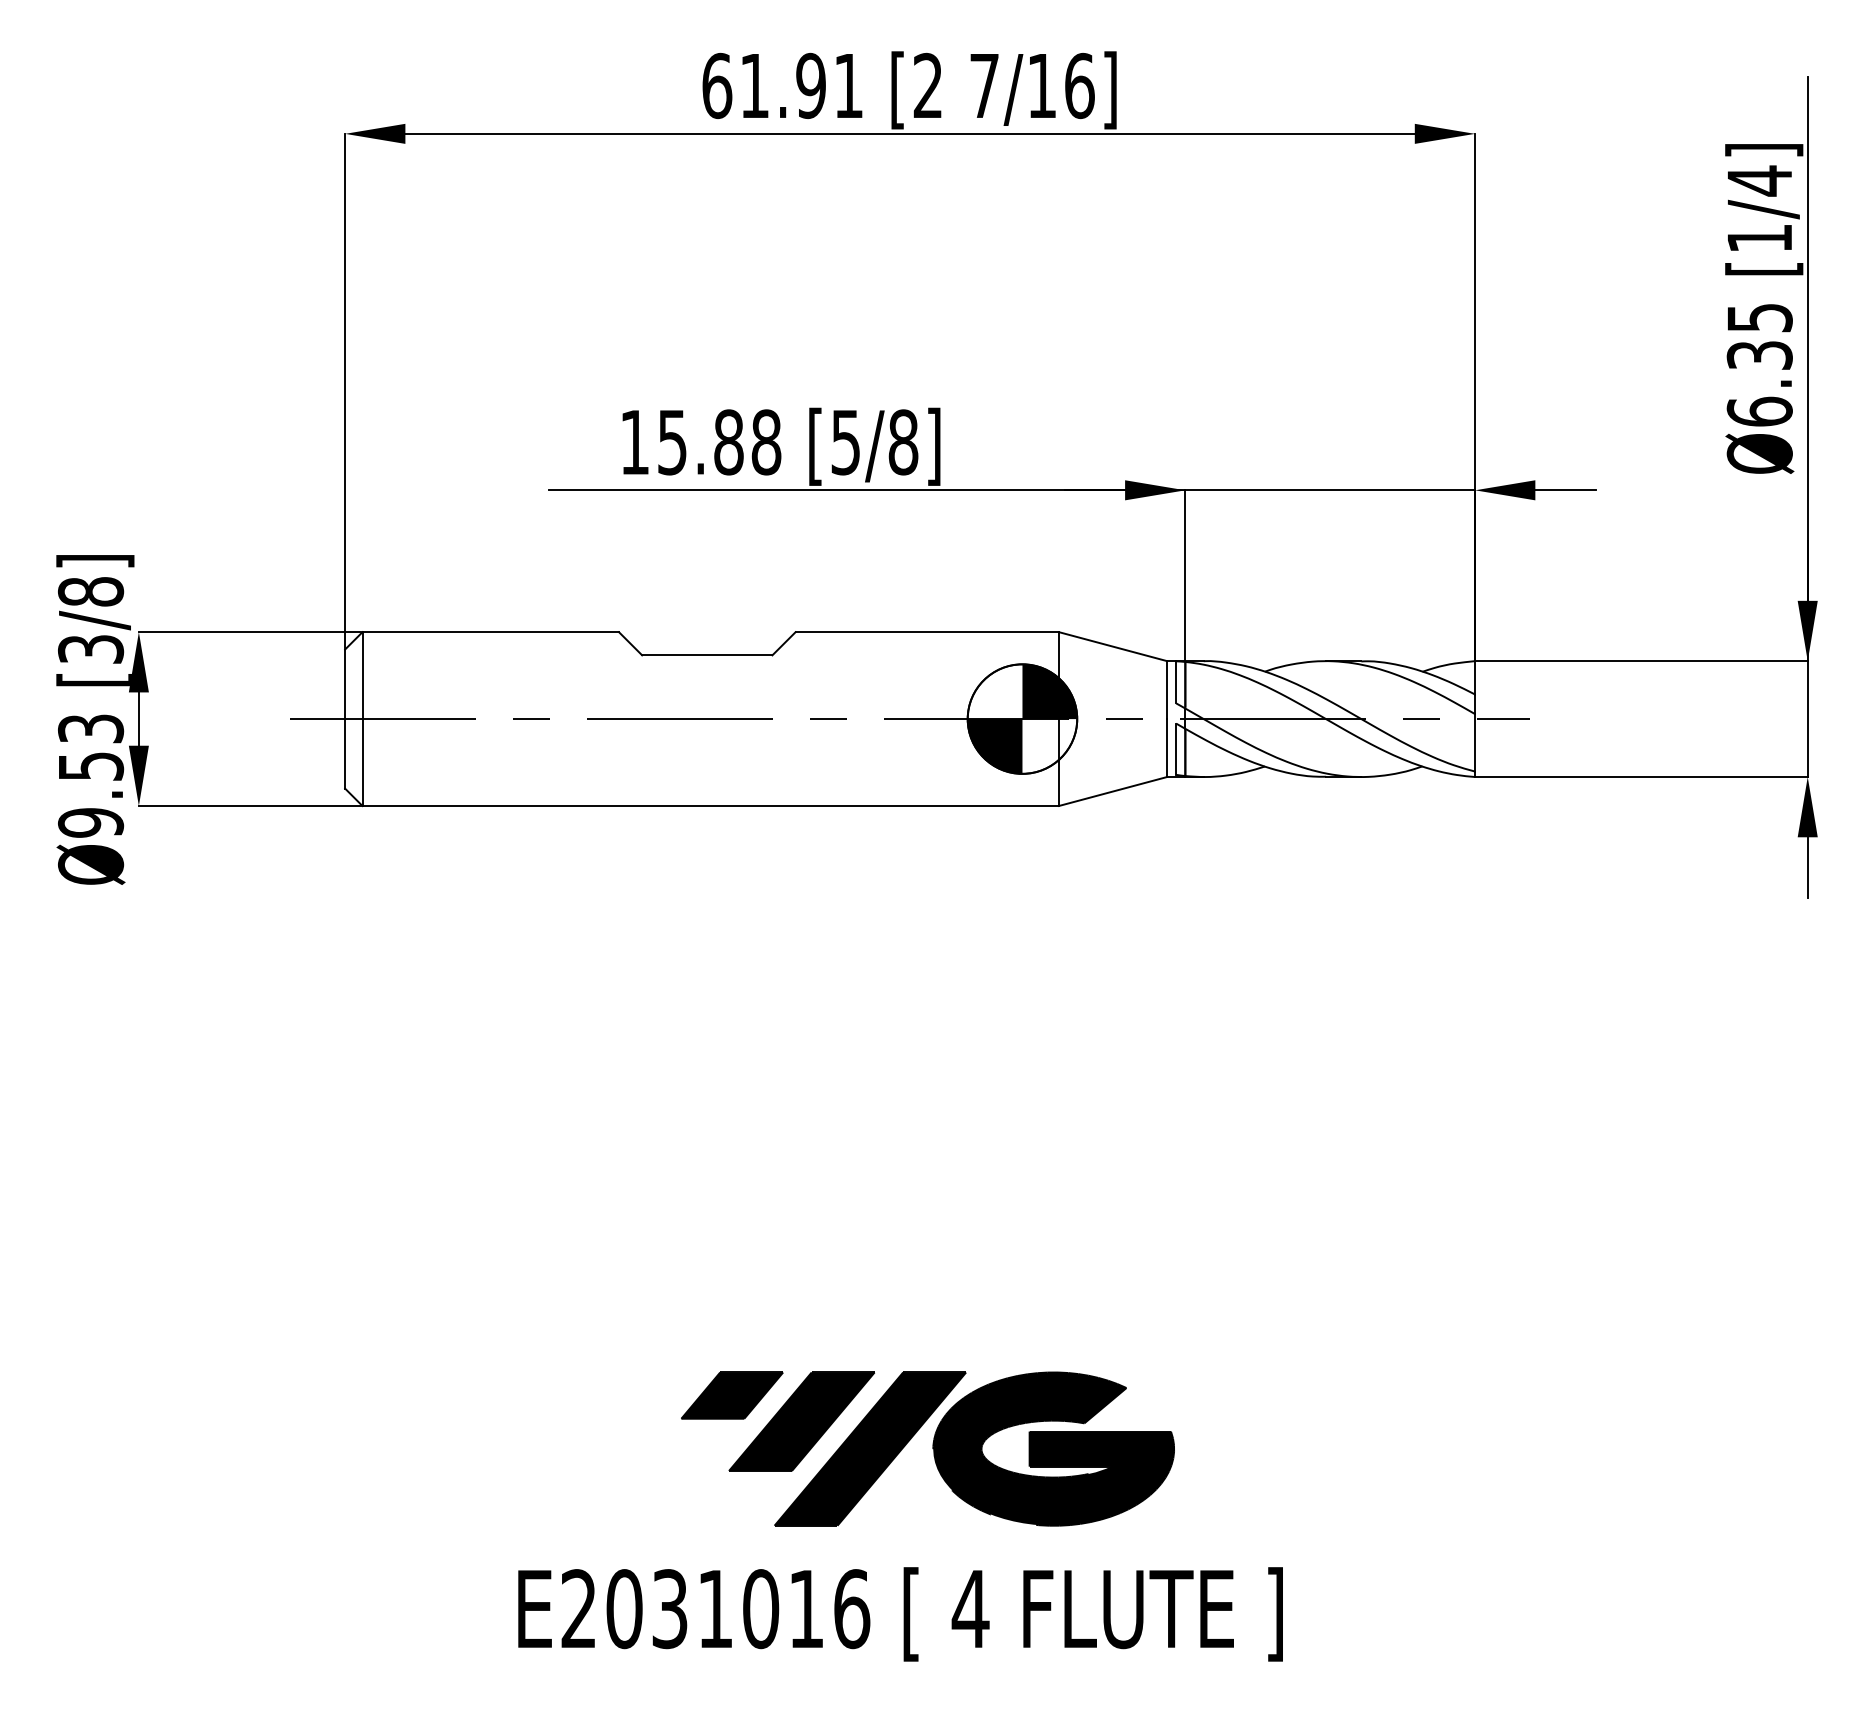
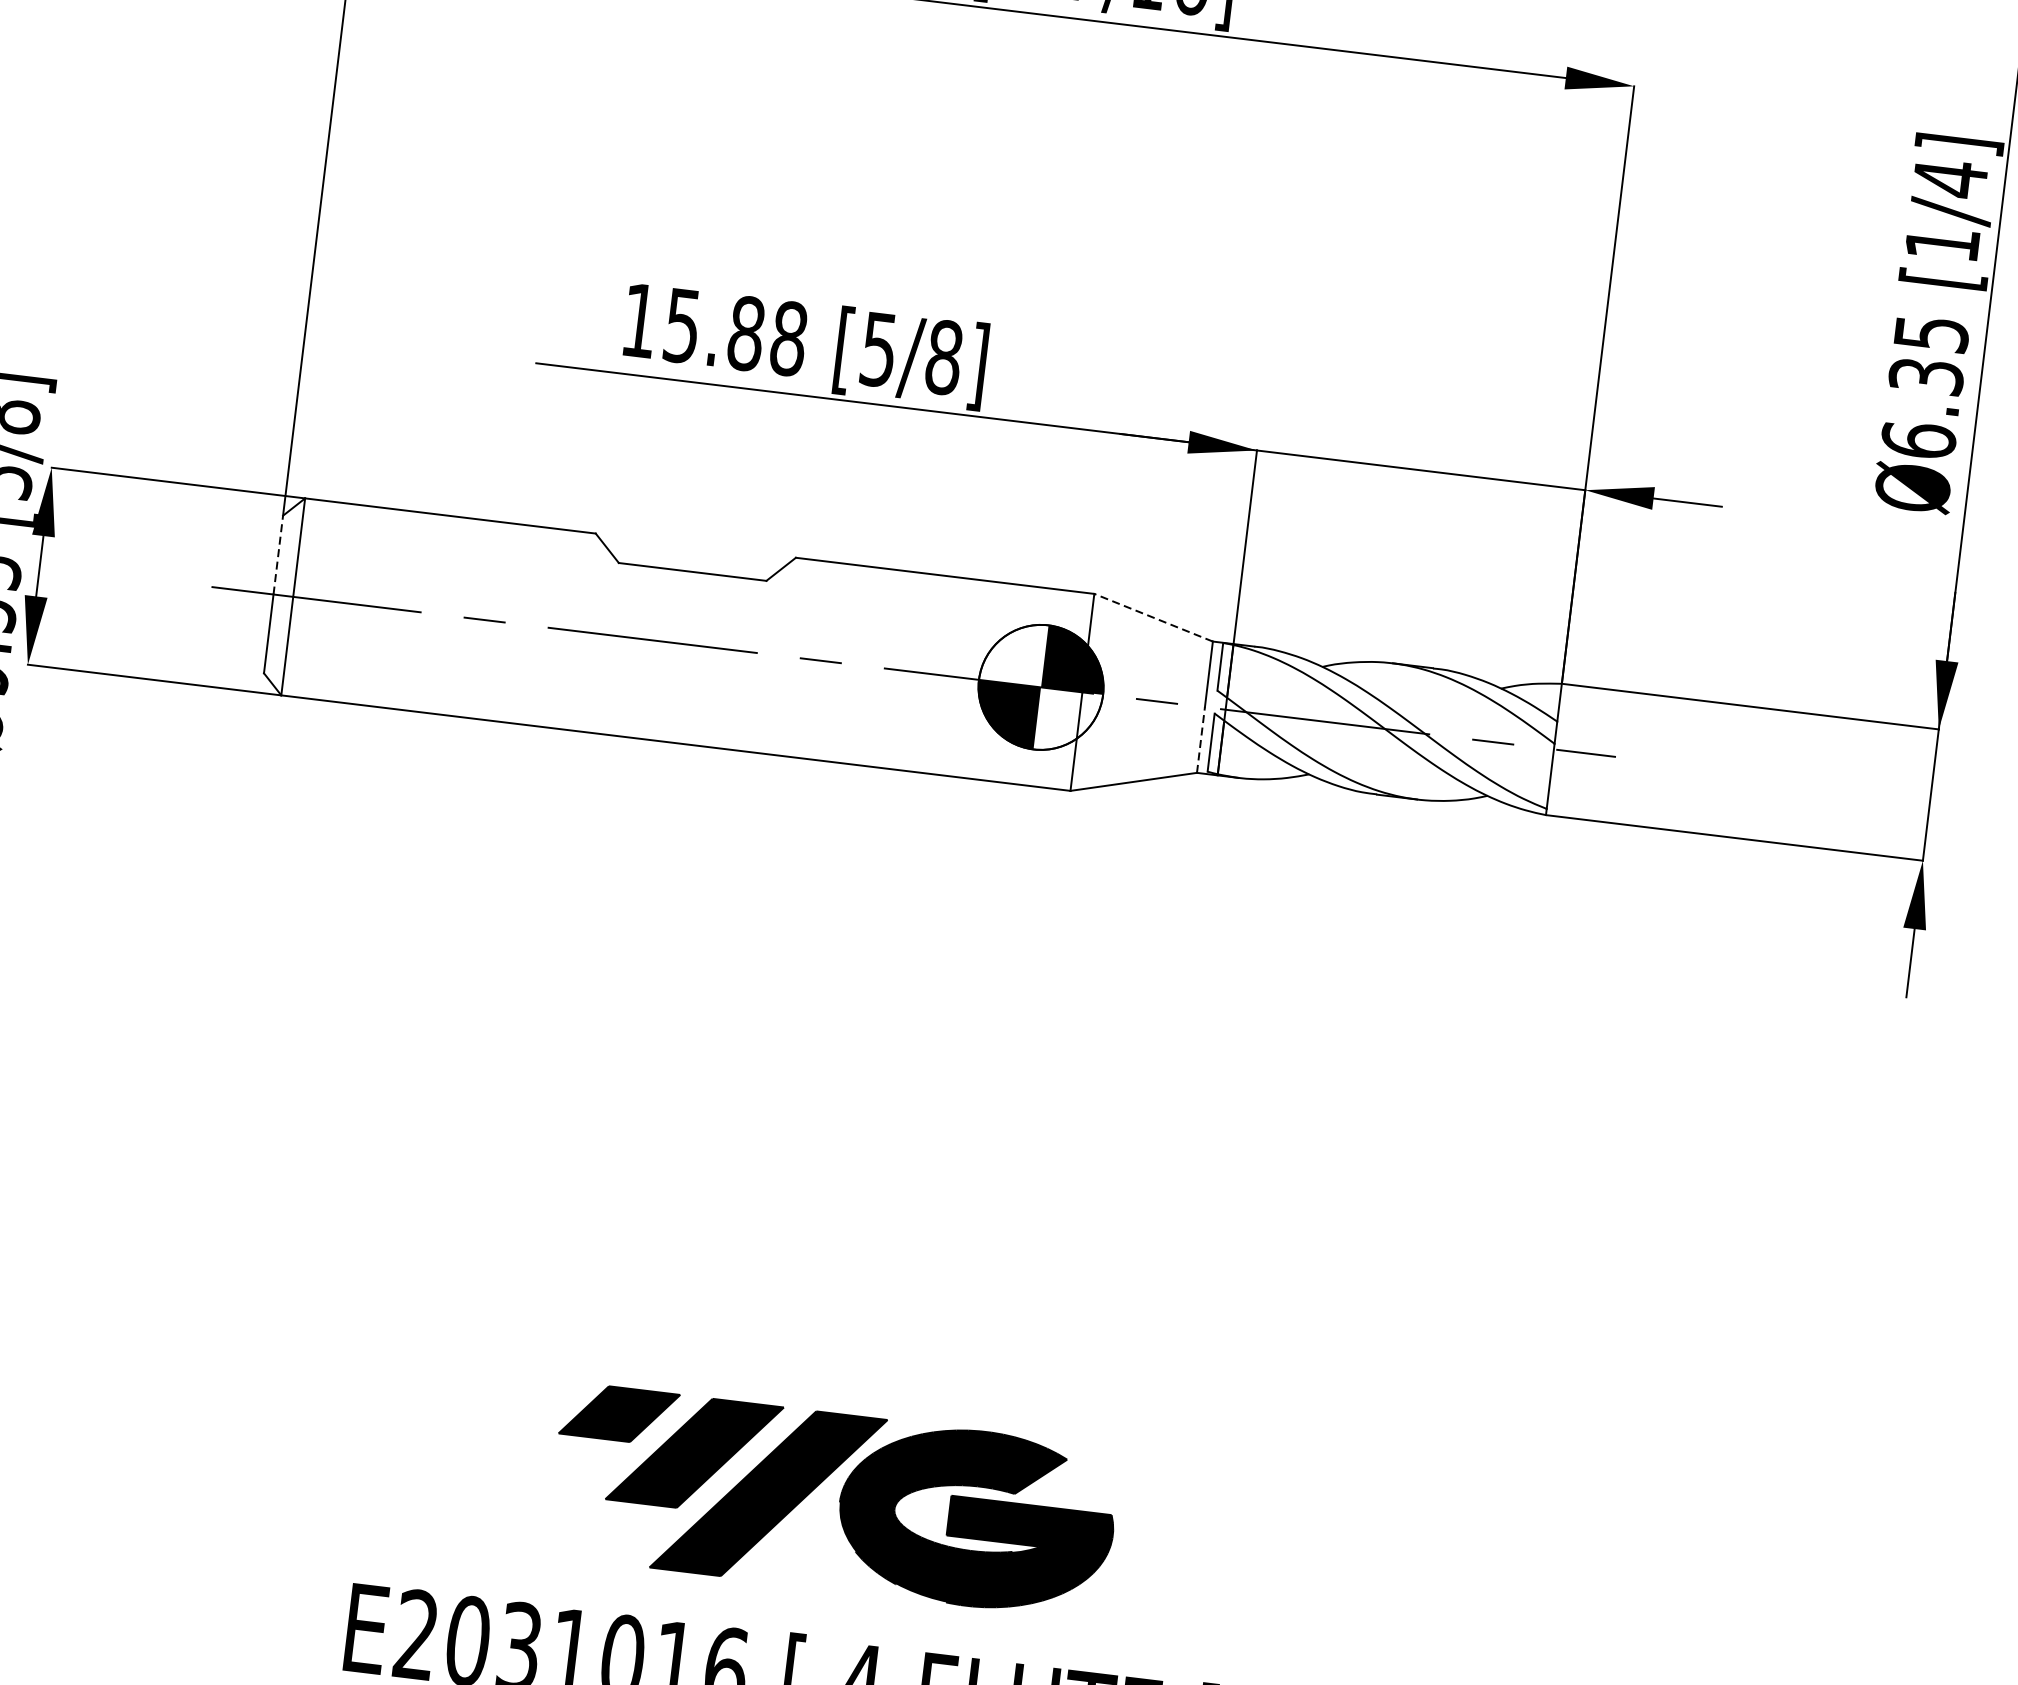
line: (1113, 646) -> (1154, 617), solid -> dashed
line: (345, 684) -> (278, 555), solid -> dashed
line: (1167, 748) -> (1201, 740), solid -> dashed

